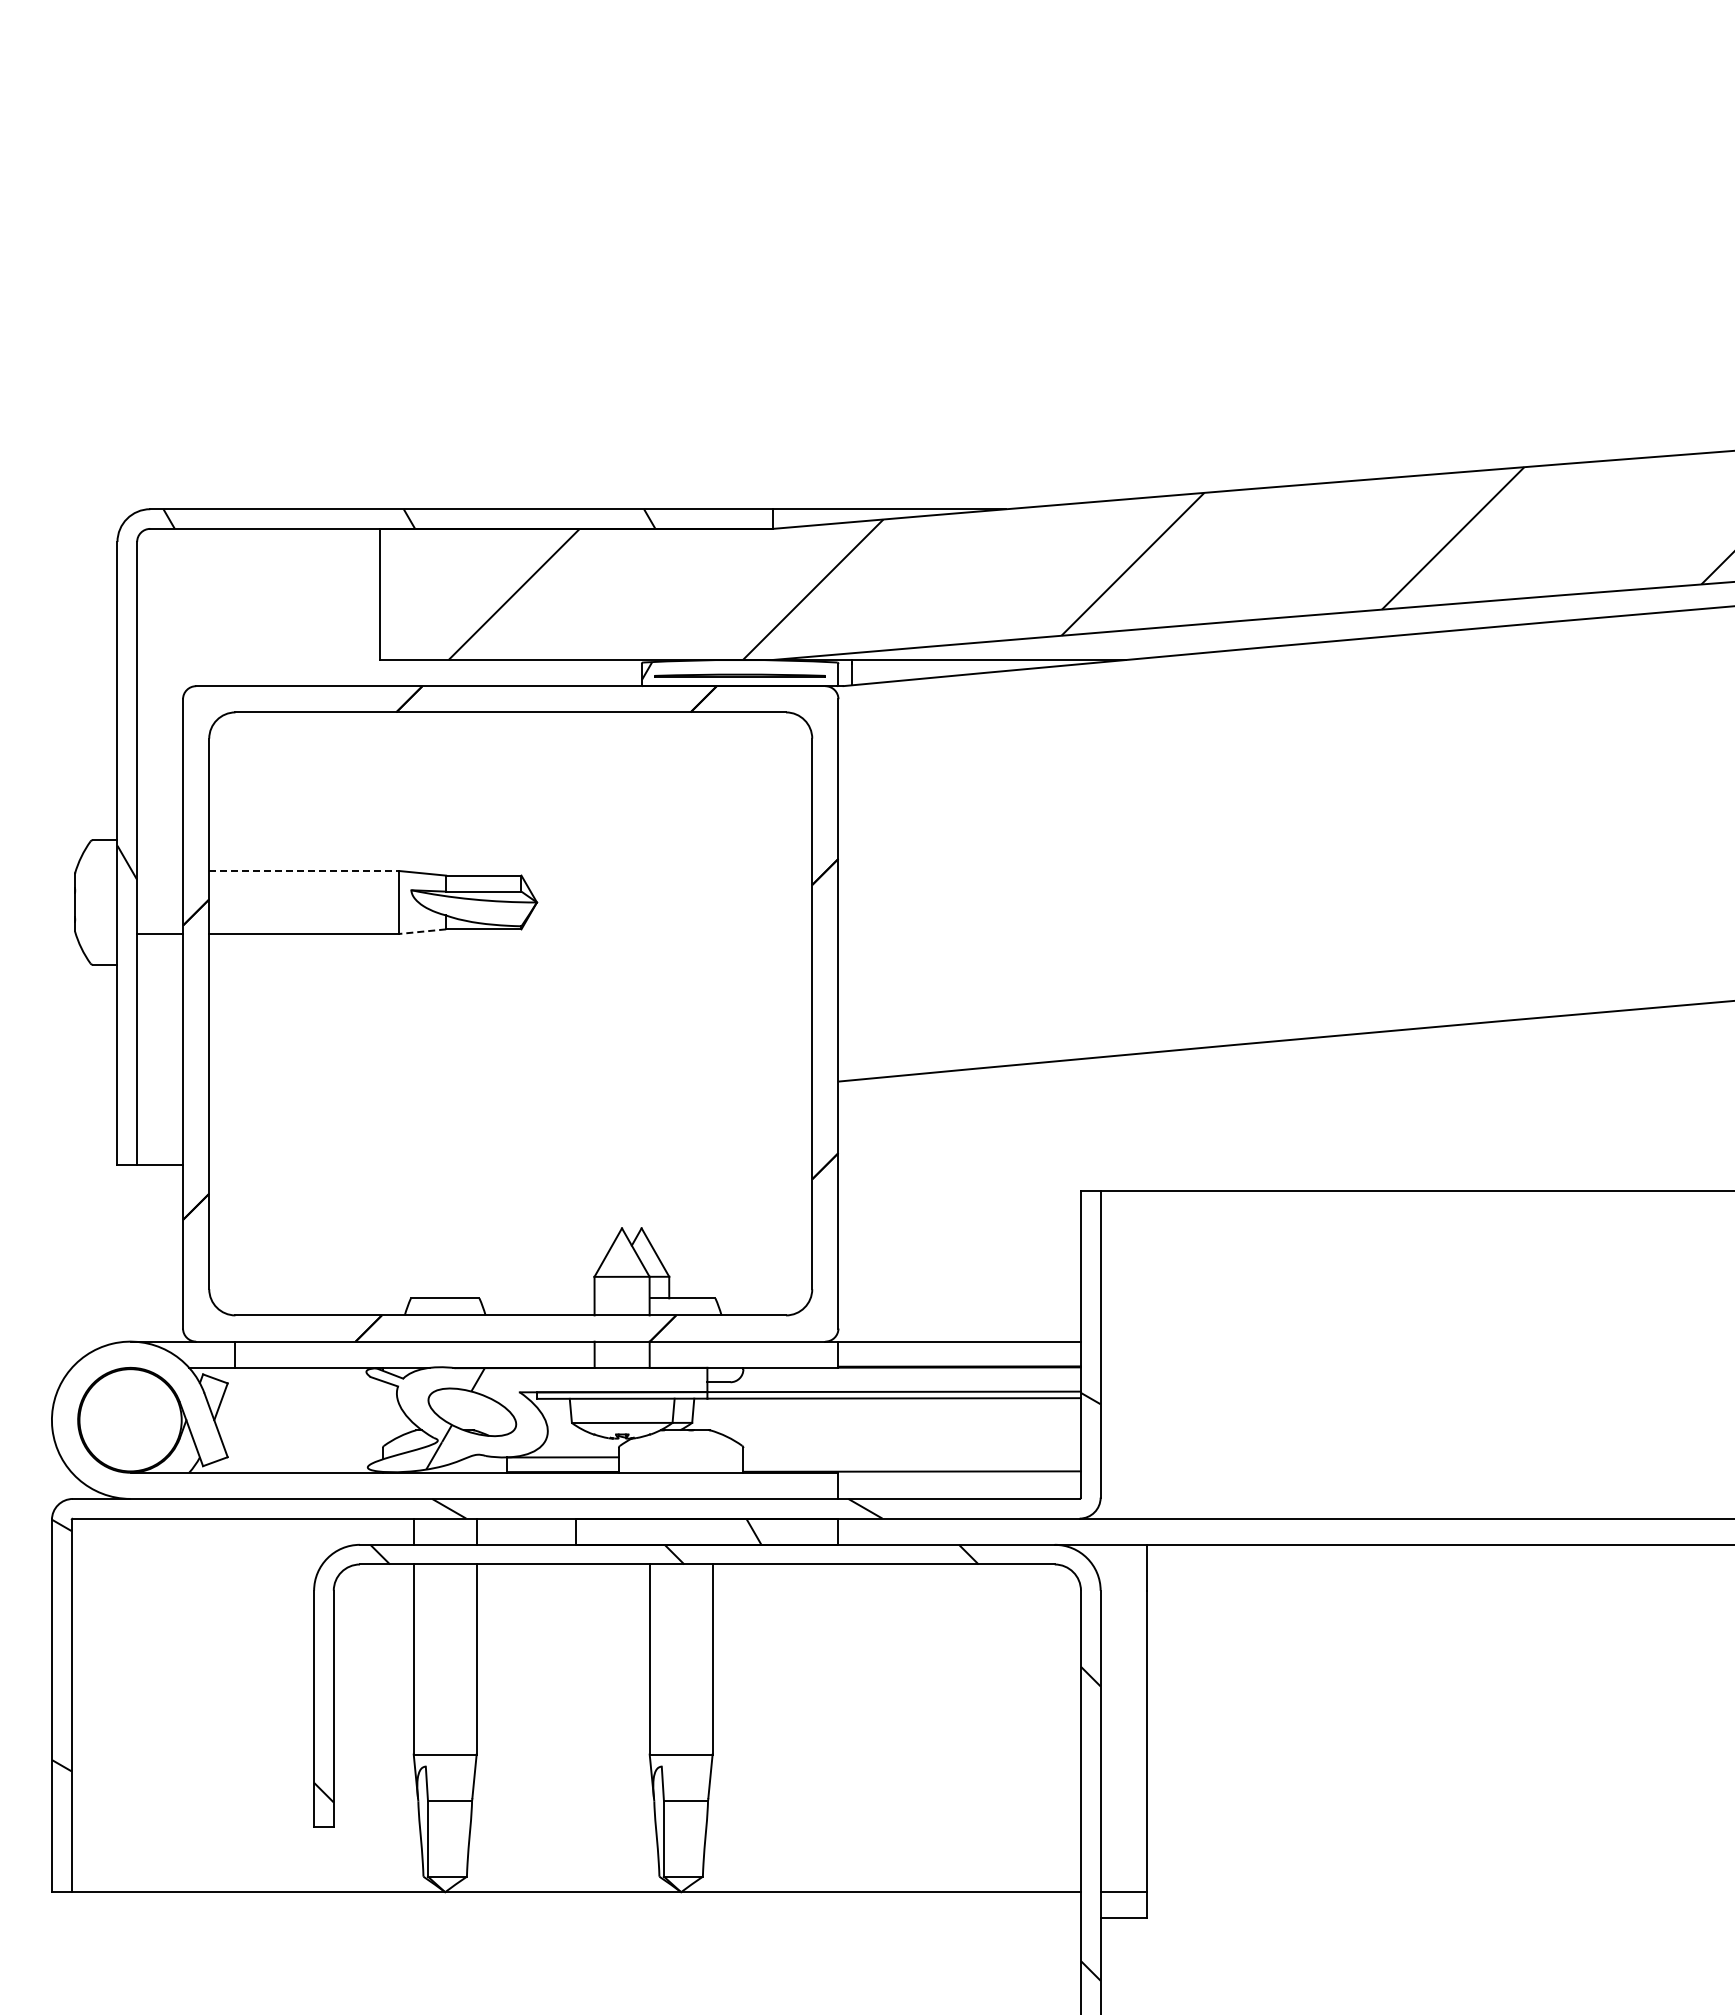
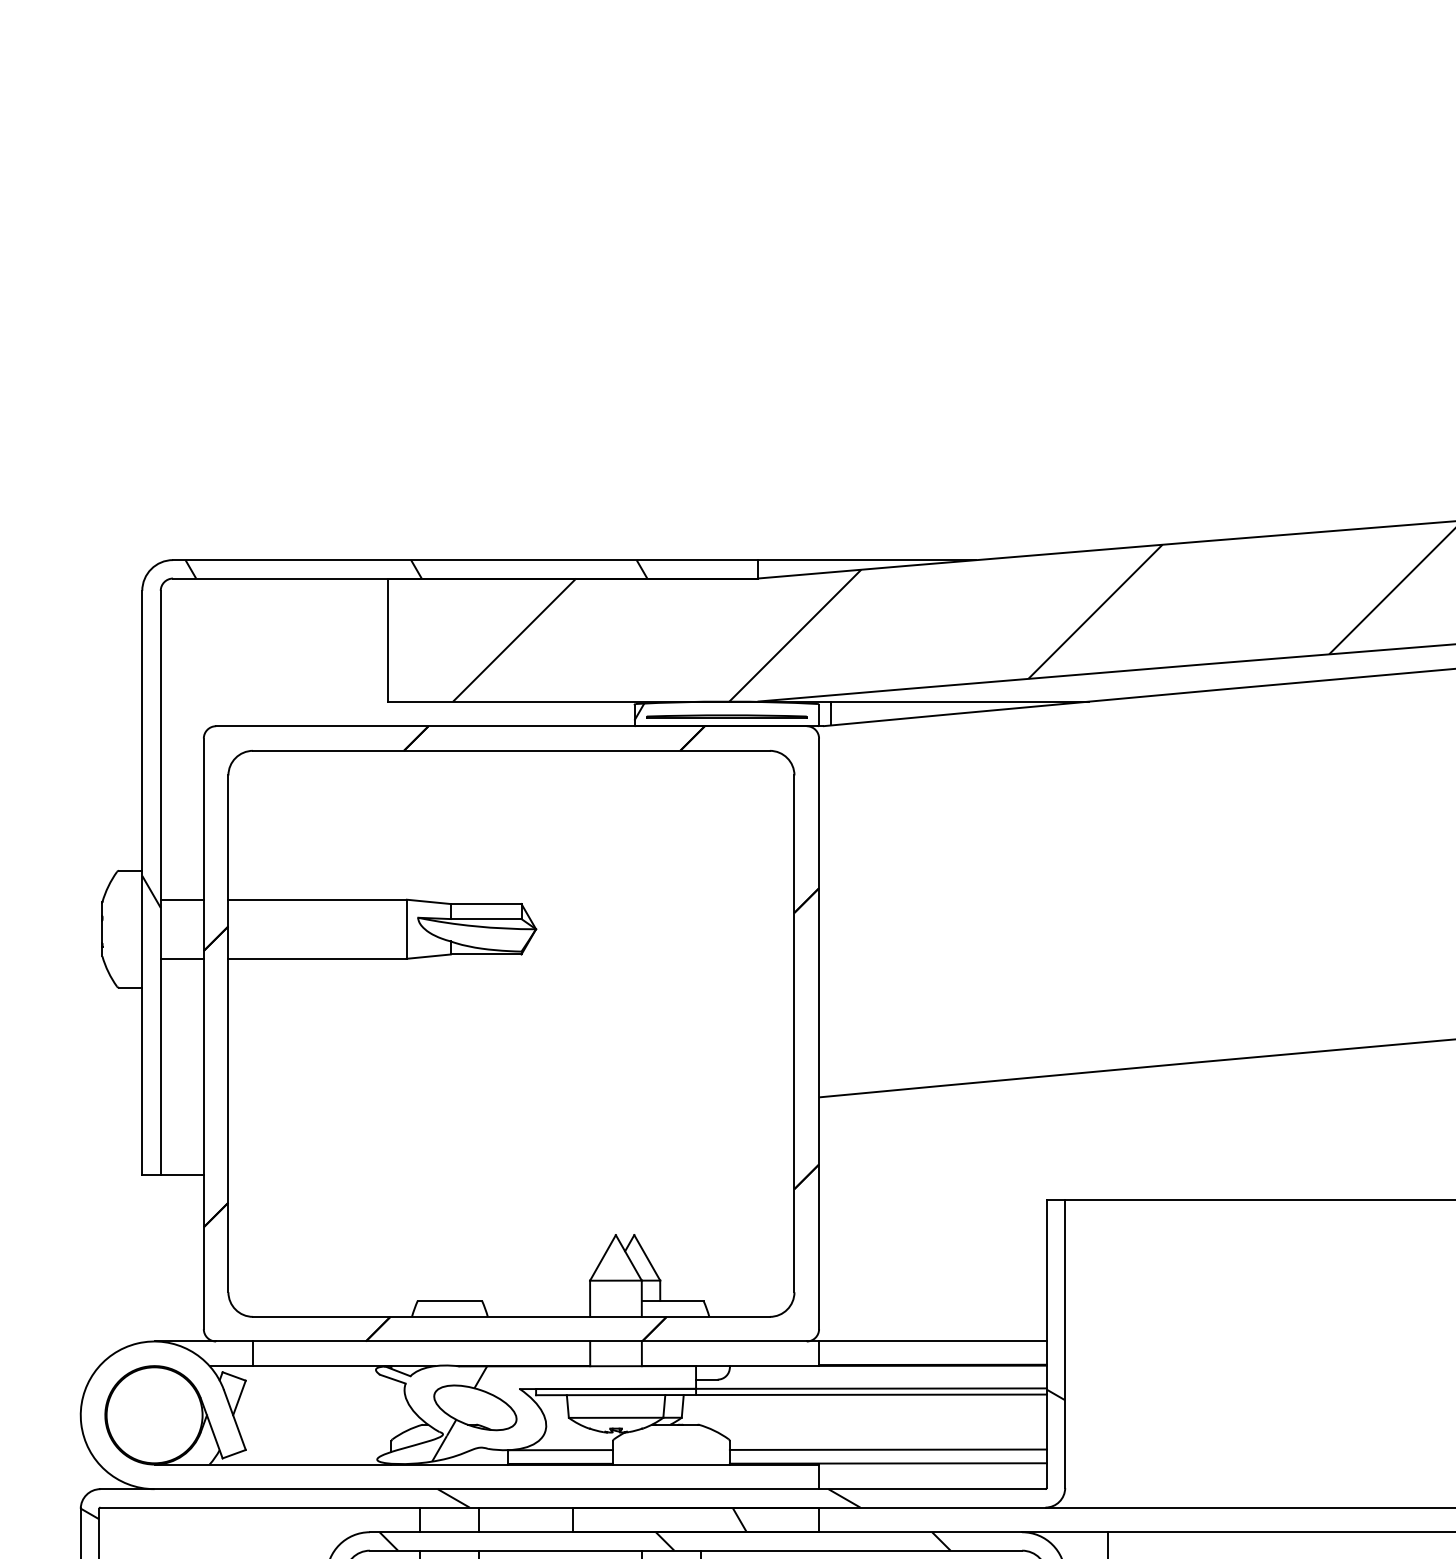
line: (160, 871) -> (182, 900), added
line: (304, 871) -> (317, 900), dashed -> solid
line: (422, 931) -> (428, 956), dashed -> solid
line: (911, 1456) -> (887, 1449), added

